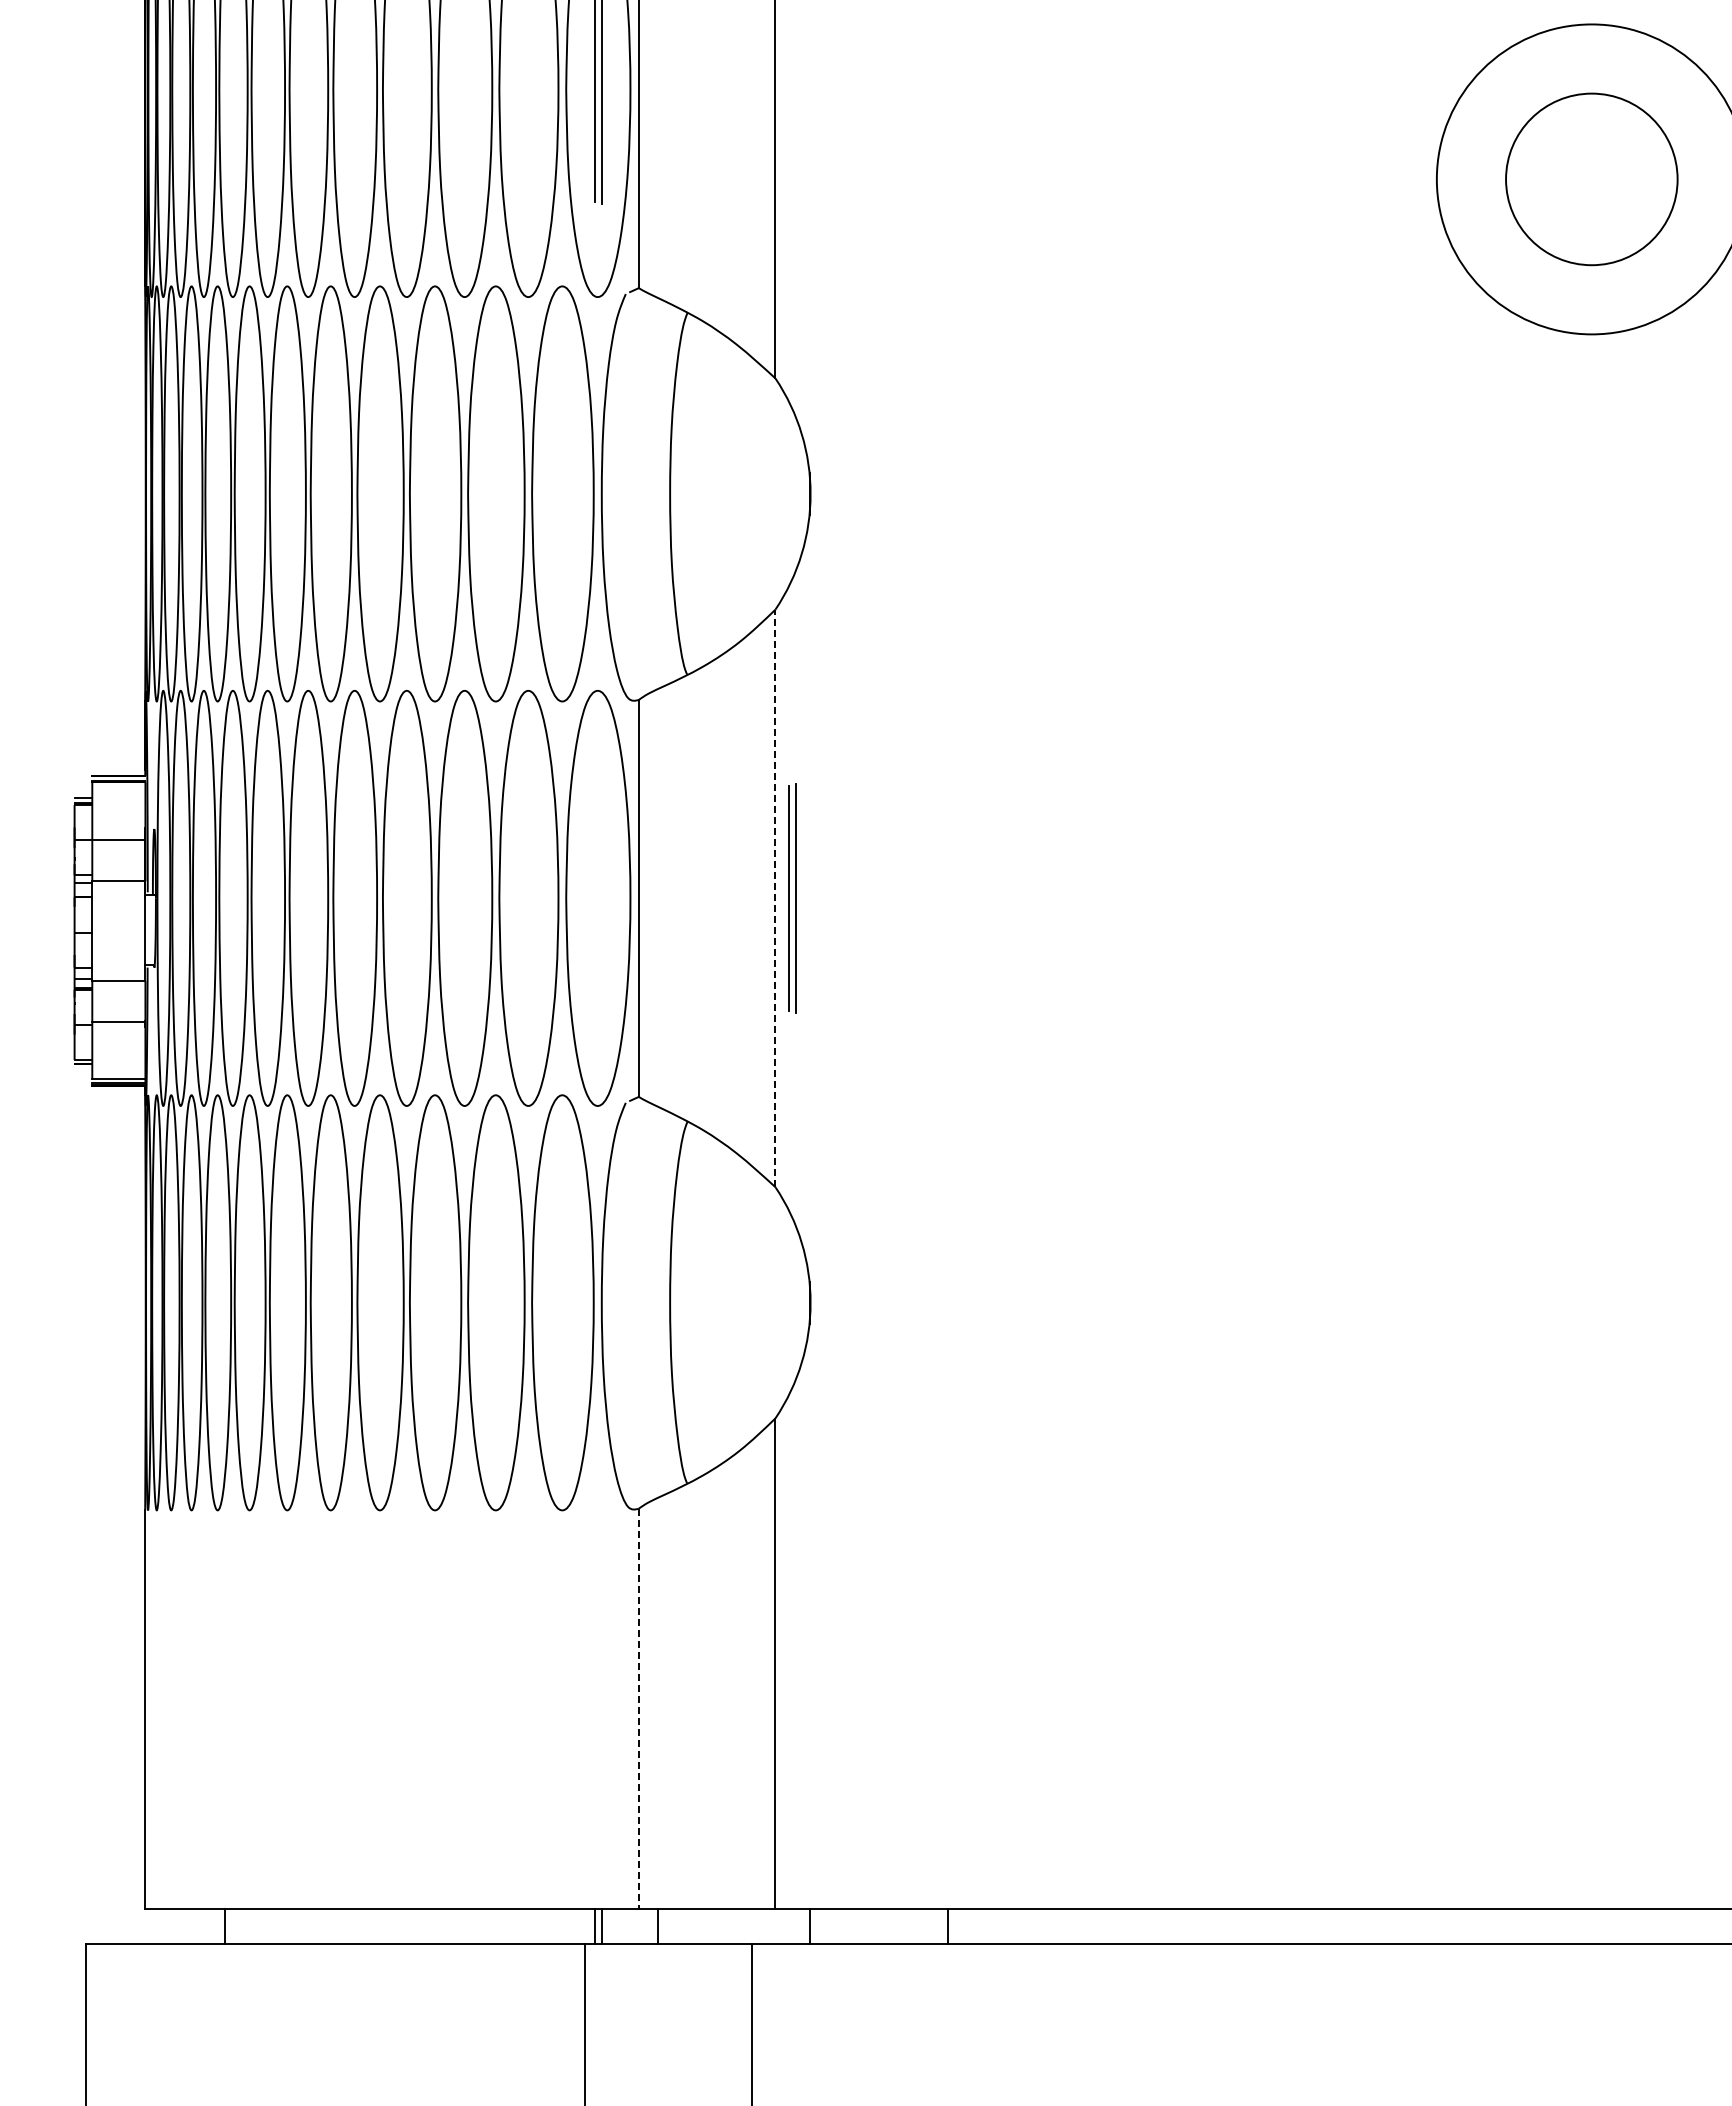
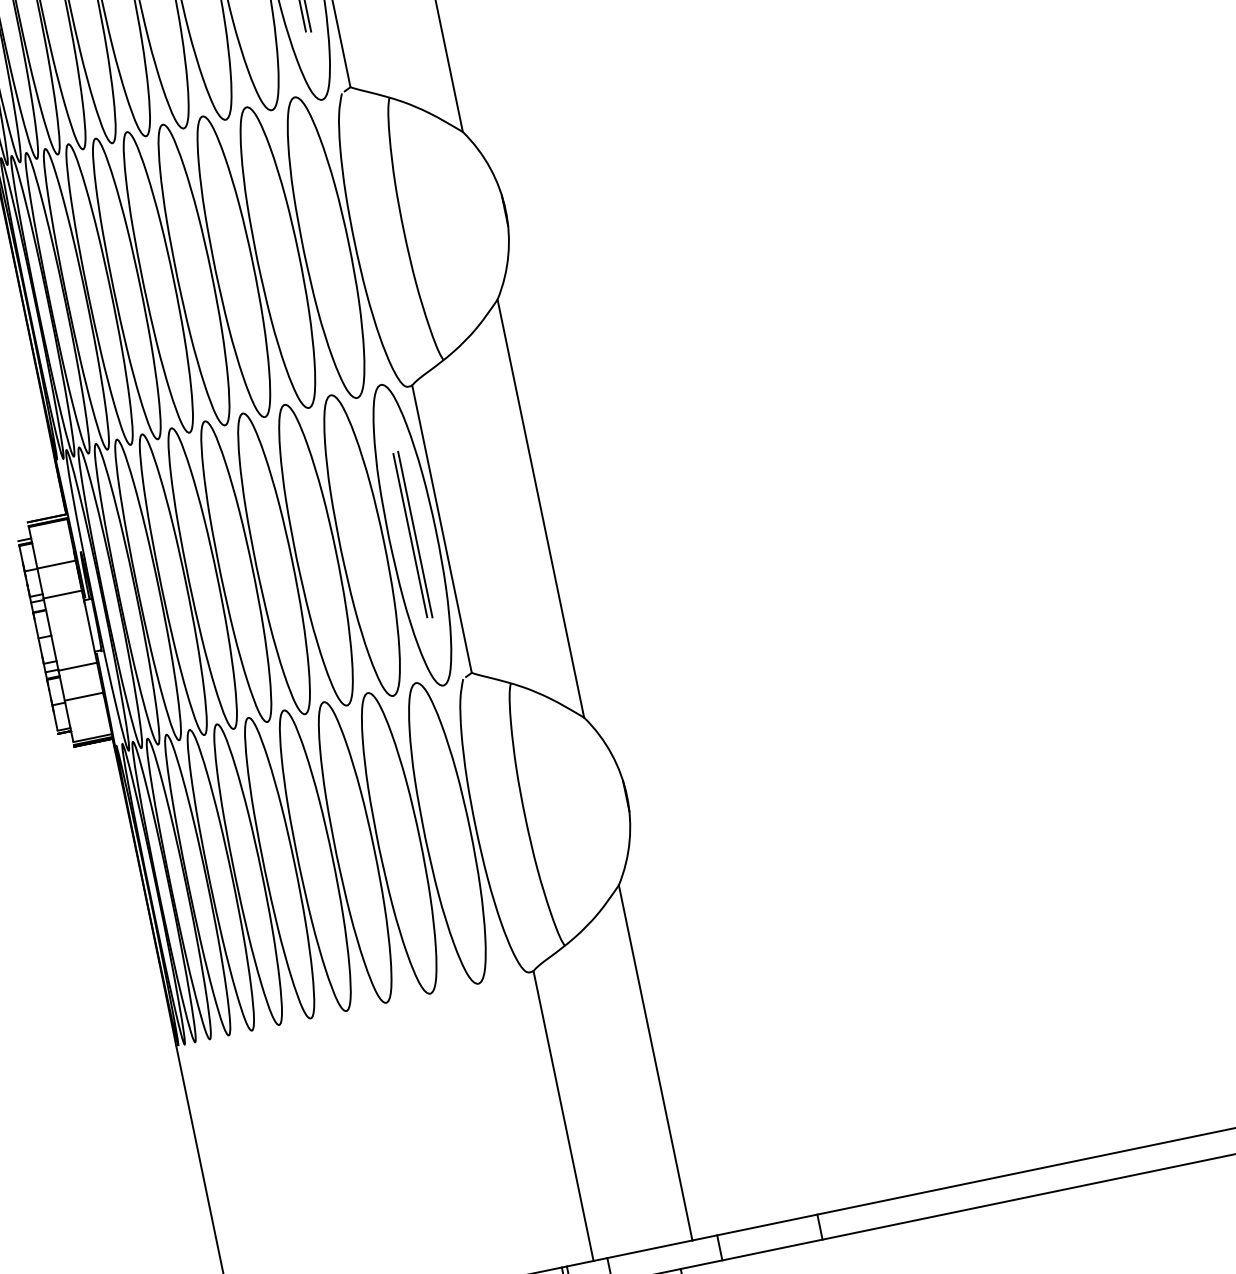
line: (775, 898) -> (540, 508), dashed -> solid
part: (792, 898) -> (412, 535), moved
line: (638, 1709) -> (563, 1116), dashed -> solid

